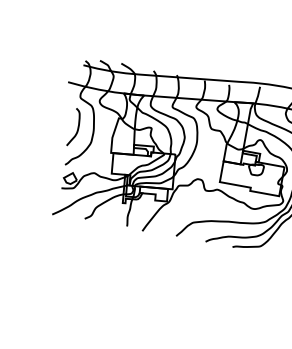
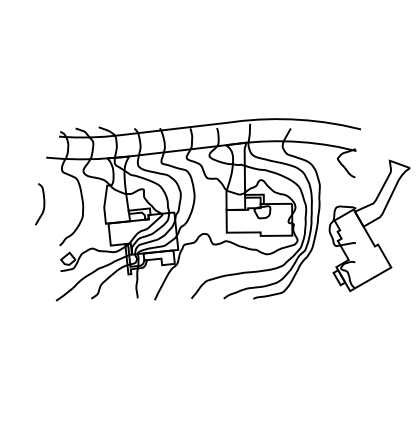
curve: (77, 128) -> (43, 204), moved

